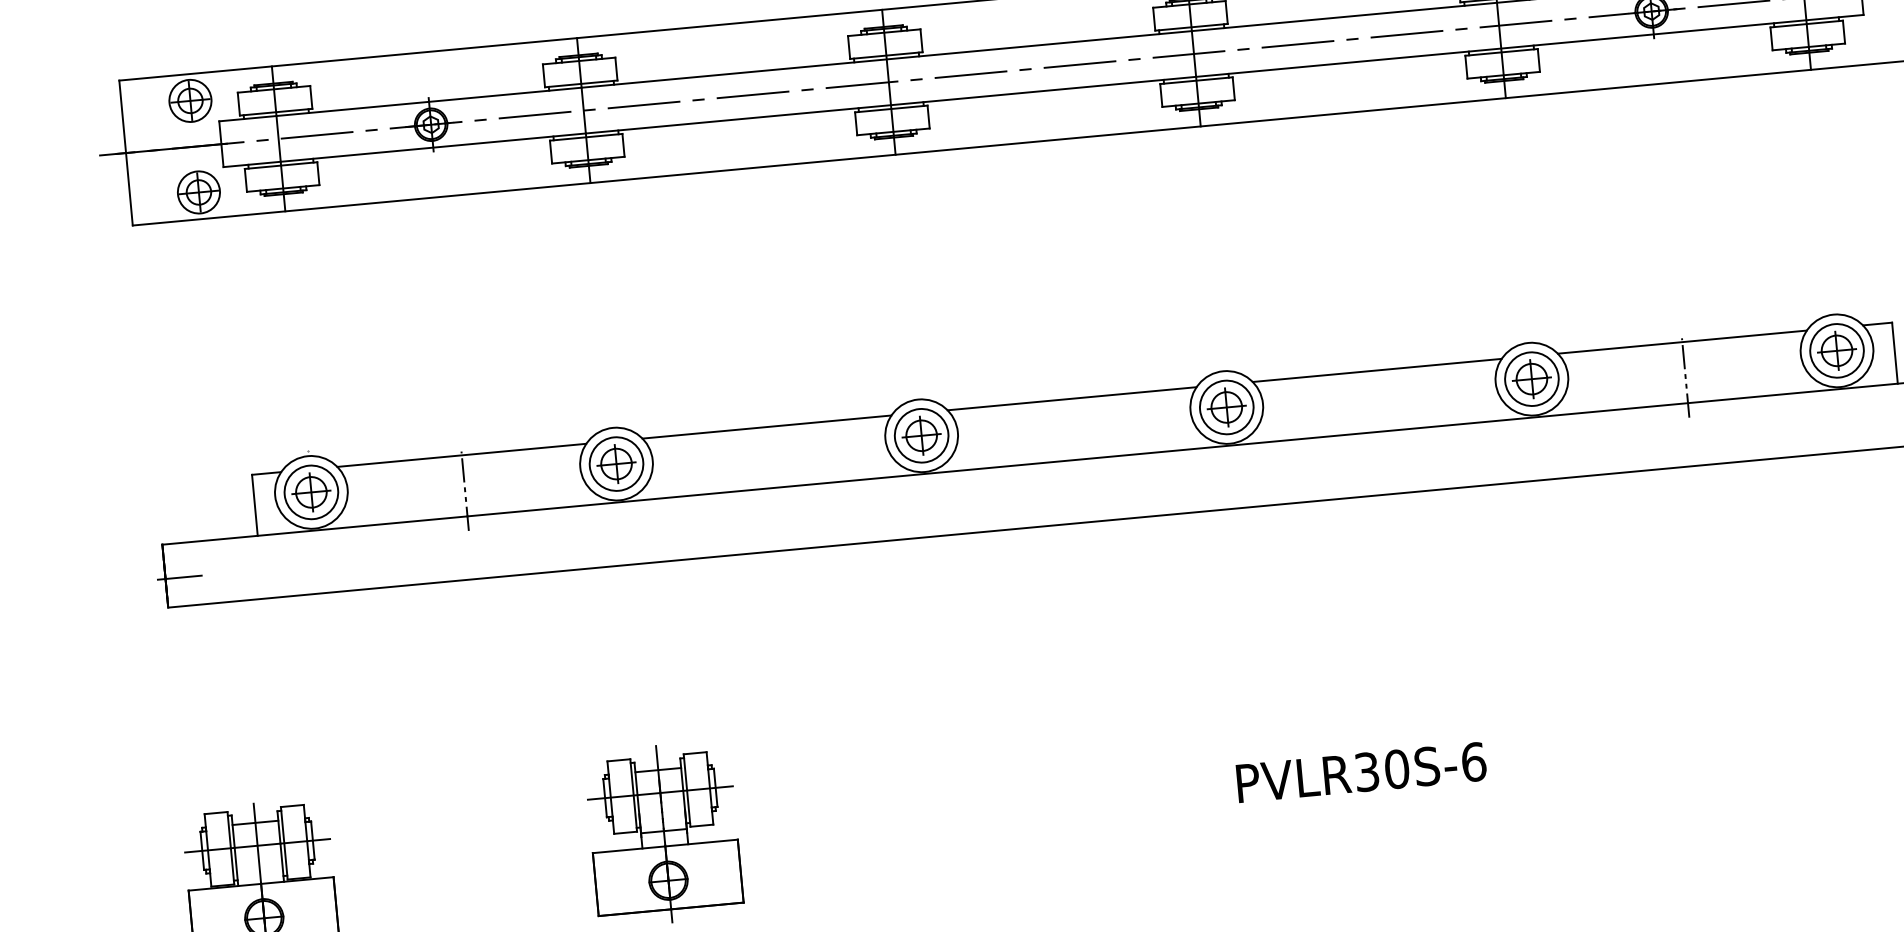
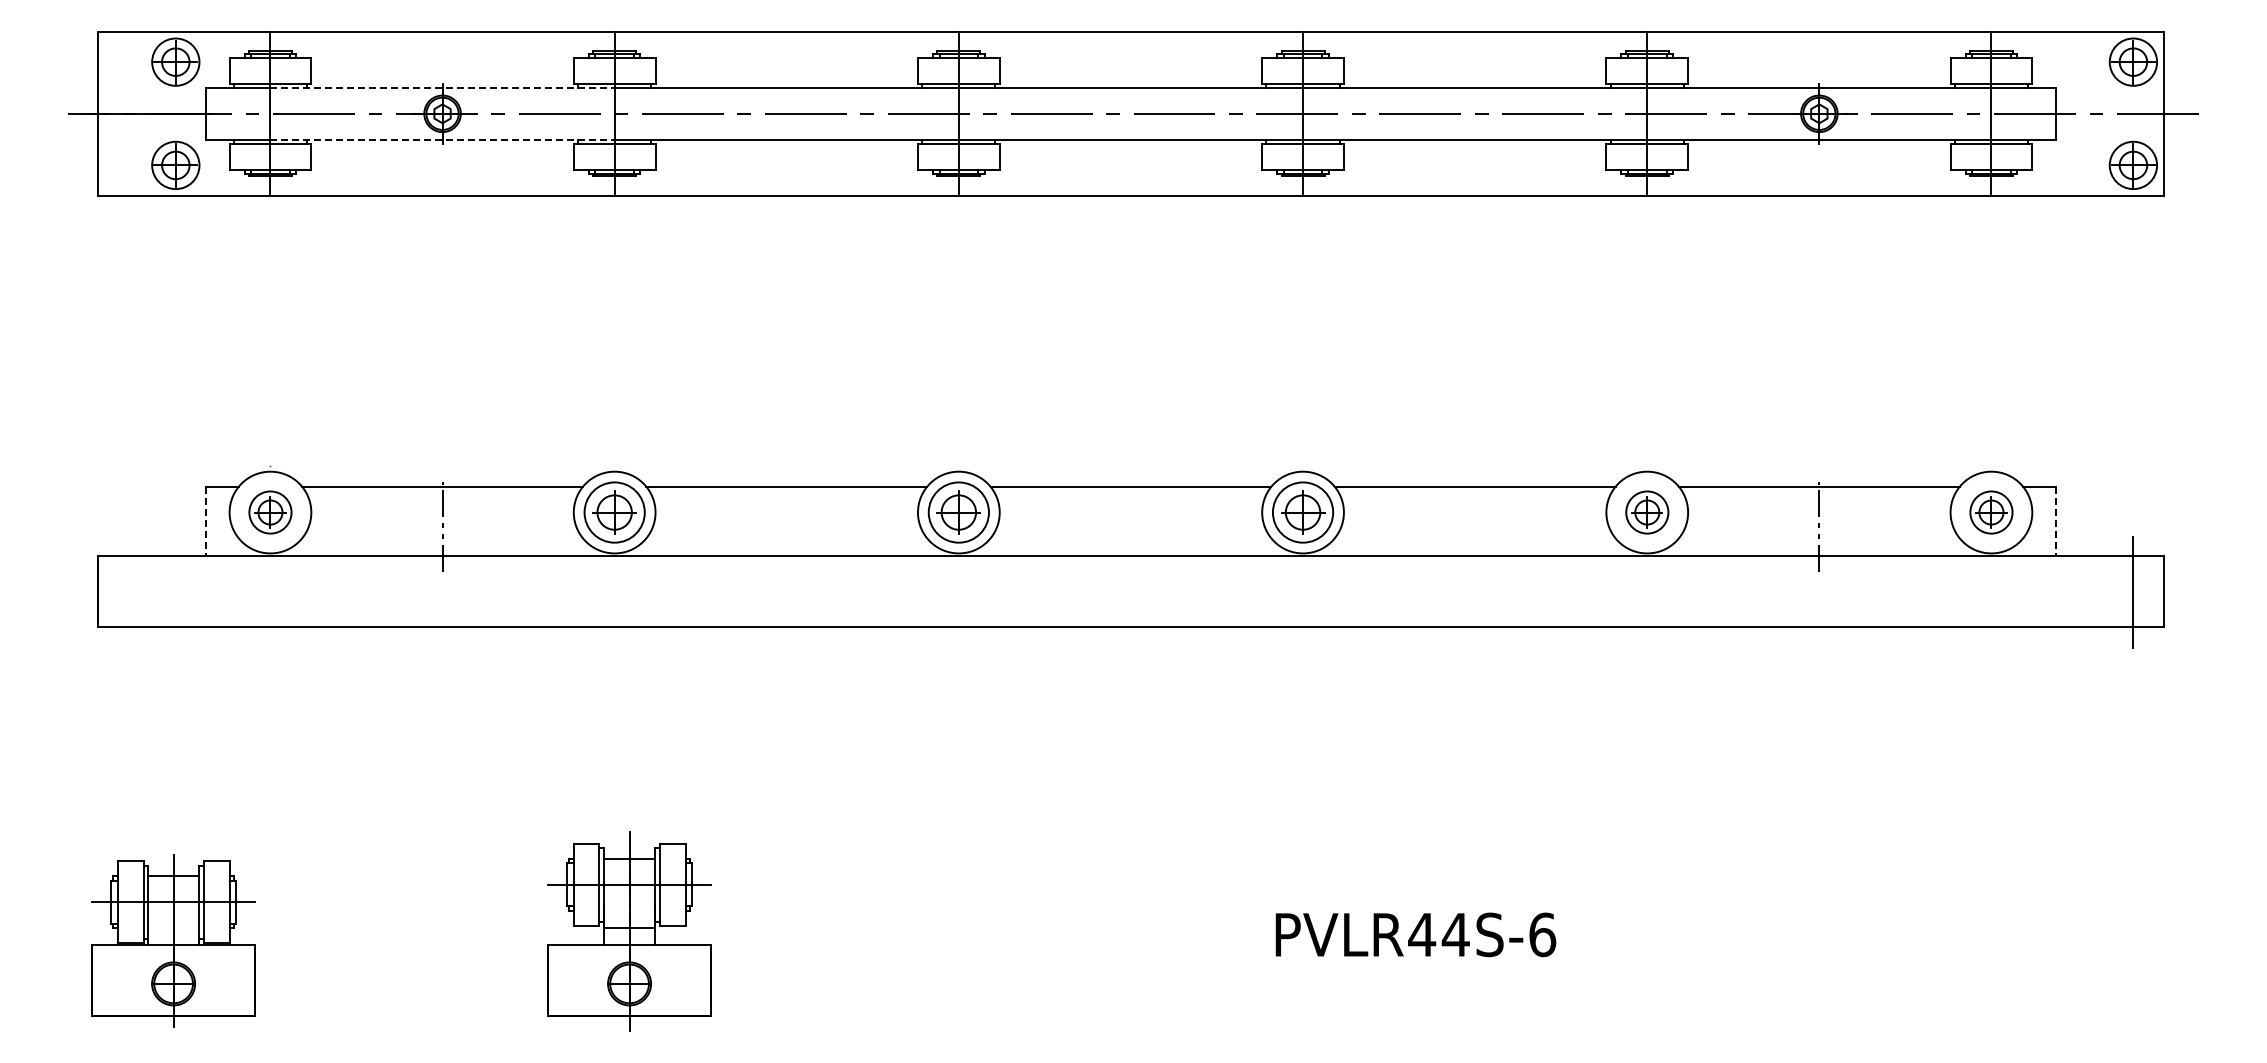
line: (429, 102) -> (443, 88), solid -> dashed
line: (434, 147) -> (443, 139), solid -> dashed
part: (1837, 350) -> (1991, 512), size x0.7
line: (1894, 353) -> (2055, 521), solid -> dashed
part: (1532, 379) -> (1647, 512), size x0.7
part: (311, 492) -> (270, 512), size x0.7
line: (254, 505) -> (205, 521), solid -> dashed
line: (179, 577) -> (114, 594), removed
text: (1381, 770) -> (1438, 934), PVLR30S-6 -> PVLR44S-6

